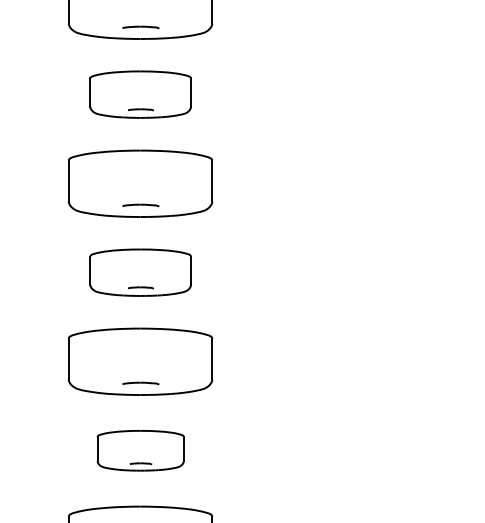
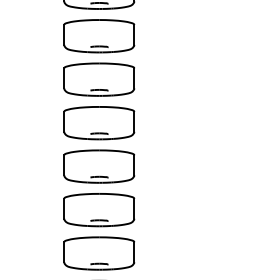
part: (140, 94) -> (99, 79), size x1.43
part: (140, 272) -> (99, 166), size x1.43
part: (140, 450) -> (99, 253), size x1.67

